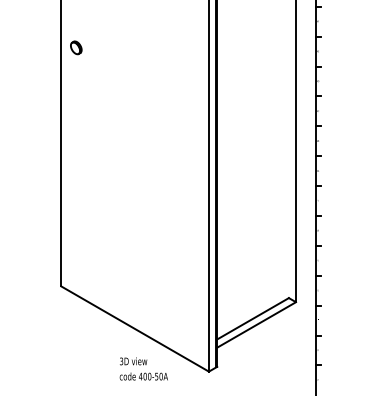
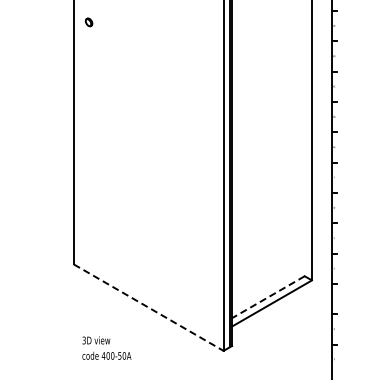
part: (76, 47) -> (89, 21), size x0.6
line: (252, 319) -> (267, 297), solid -> dashed
line: (135, 329) -> (149, 308), solid -> dashed
text: (143, 368) -> (106, 347), moved

